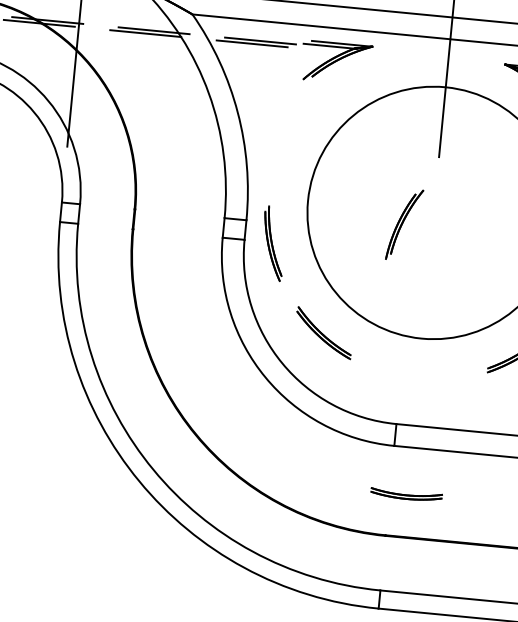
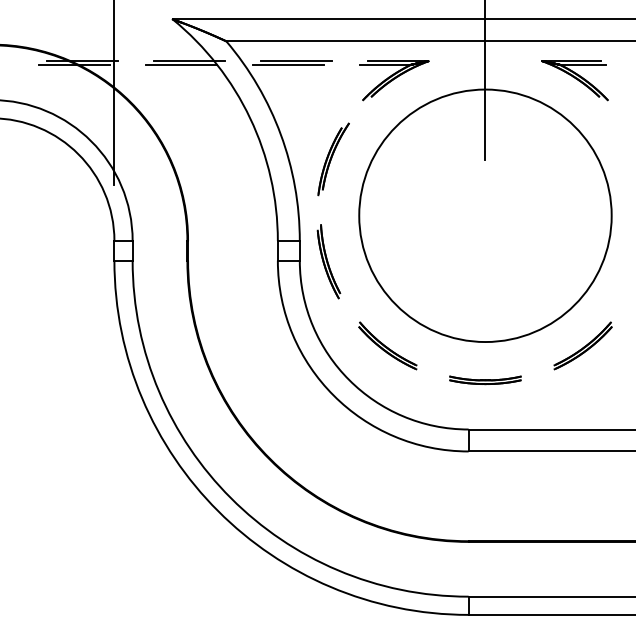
part: (336, 62) -> (394, 80), moved
part: (404, 224) -> (333, 159), moved
part: (406, 495) -> (485, 380), moved

